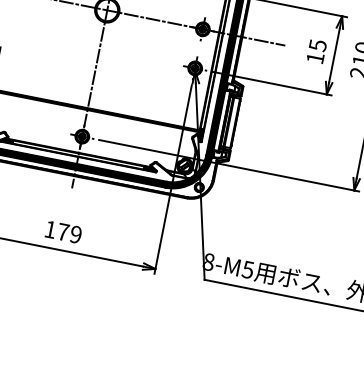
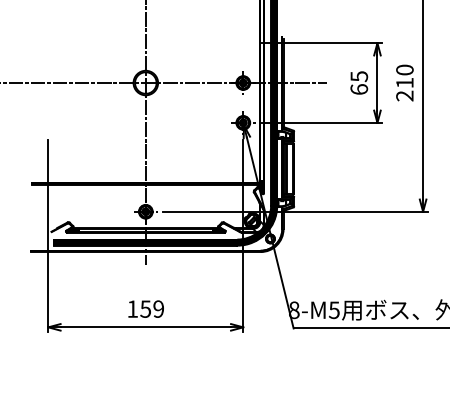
text: (315, 58) -> (359, 89), 15 -> 65
text: (63, 231) -> (145, 308), 179 -> 159

